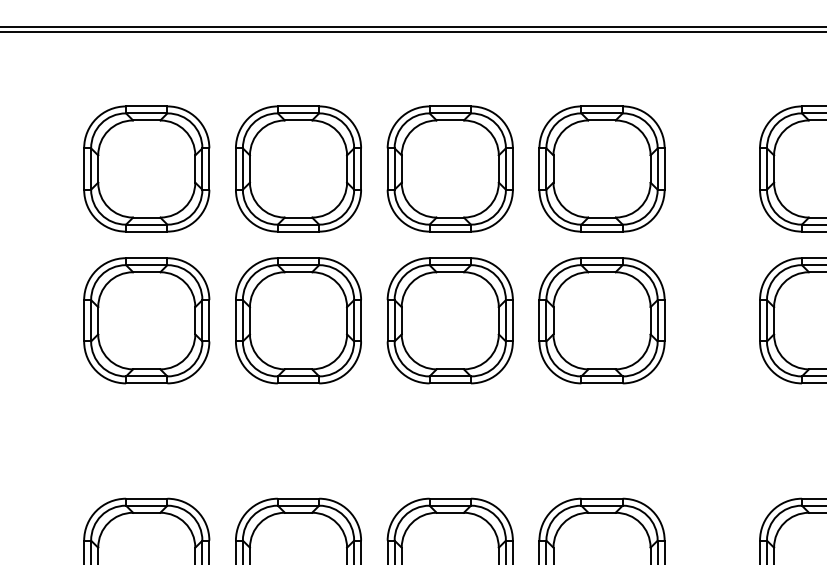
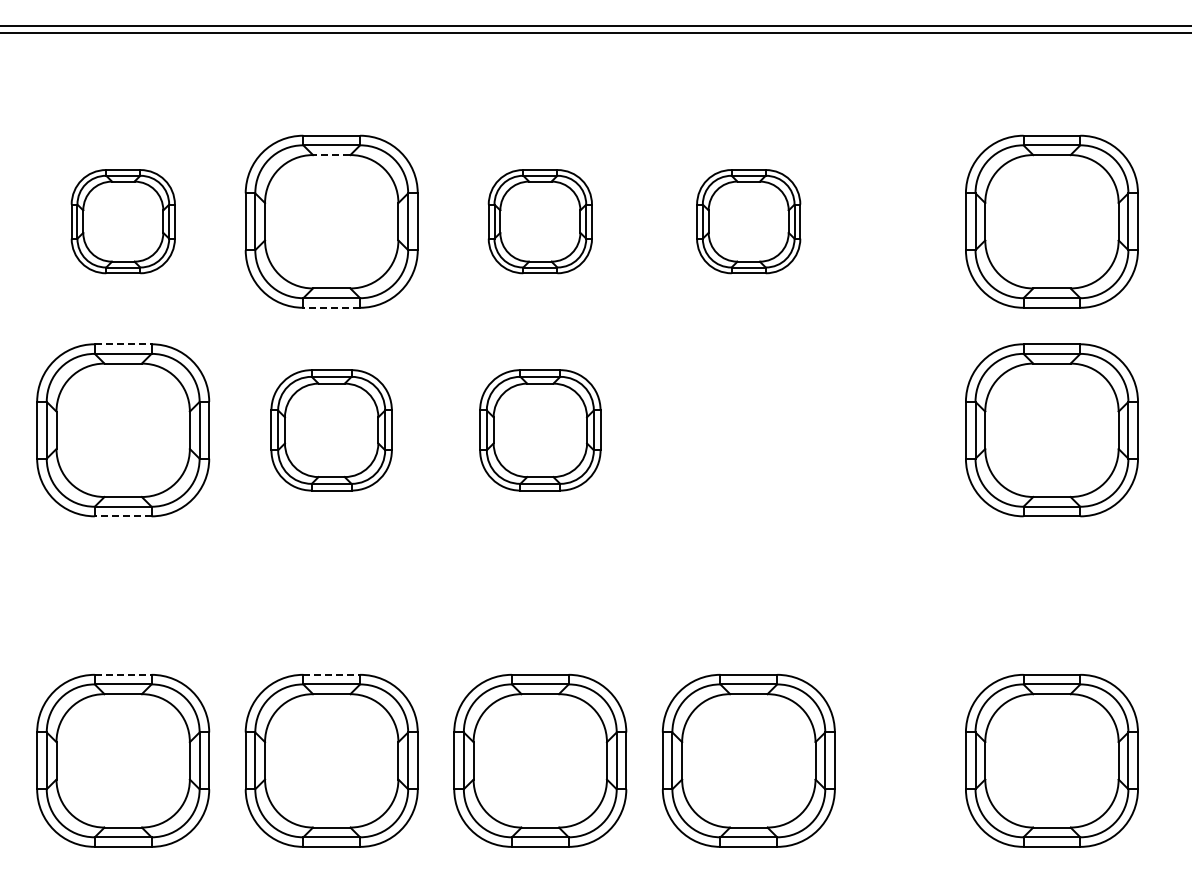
line: (298, 120) -> (331, 155), solid -> dashed
part: (146, 168) -> (123, 221), size x0.6
part: (450, 168) -> (540, 221), size x0.6
part: (601, 168) -> (748, 221), size x0.6
line: (298, 231) -> (331, 307), solid -> dashed
line: (146, 258) -> (123, 344), solid -> dashed
part: (298, 320) -> (331, 430), size x0.7
part: (450, 320) -> (540, 430), size x0.7
part: (601, 320) -> (748, 430), removed
line: (146, 383) -> (122, 516), solid -> dashed
line: (146, 498) -> (123, 674), solid -> dashed
line: (299, 498) -> (332, 674), solid -> dashed

